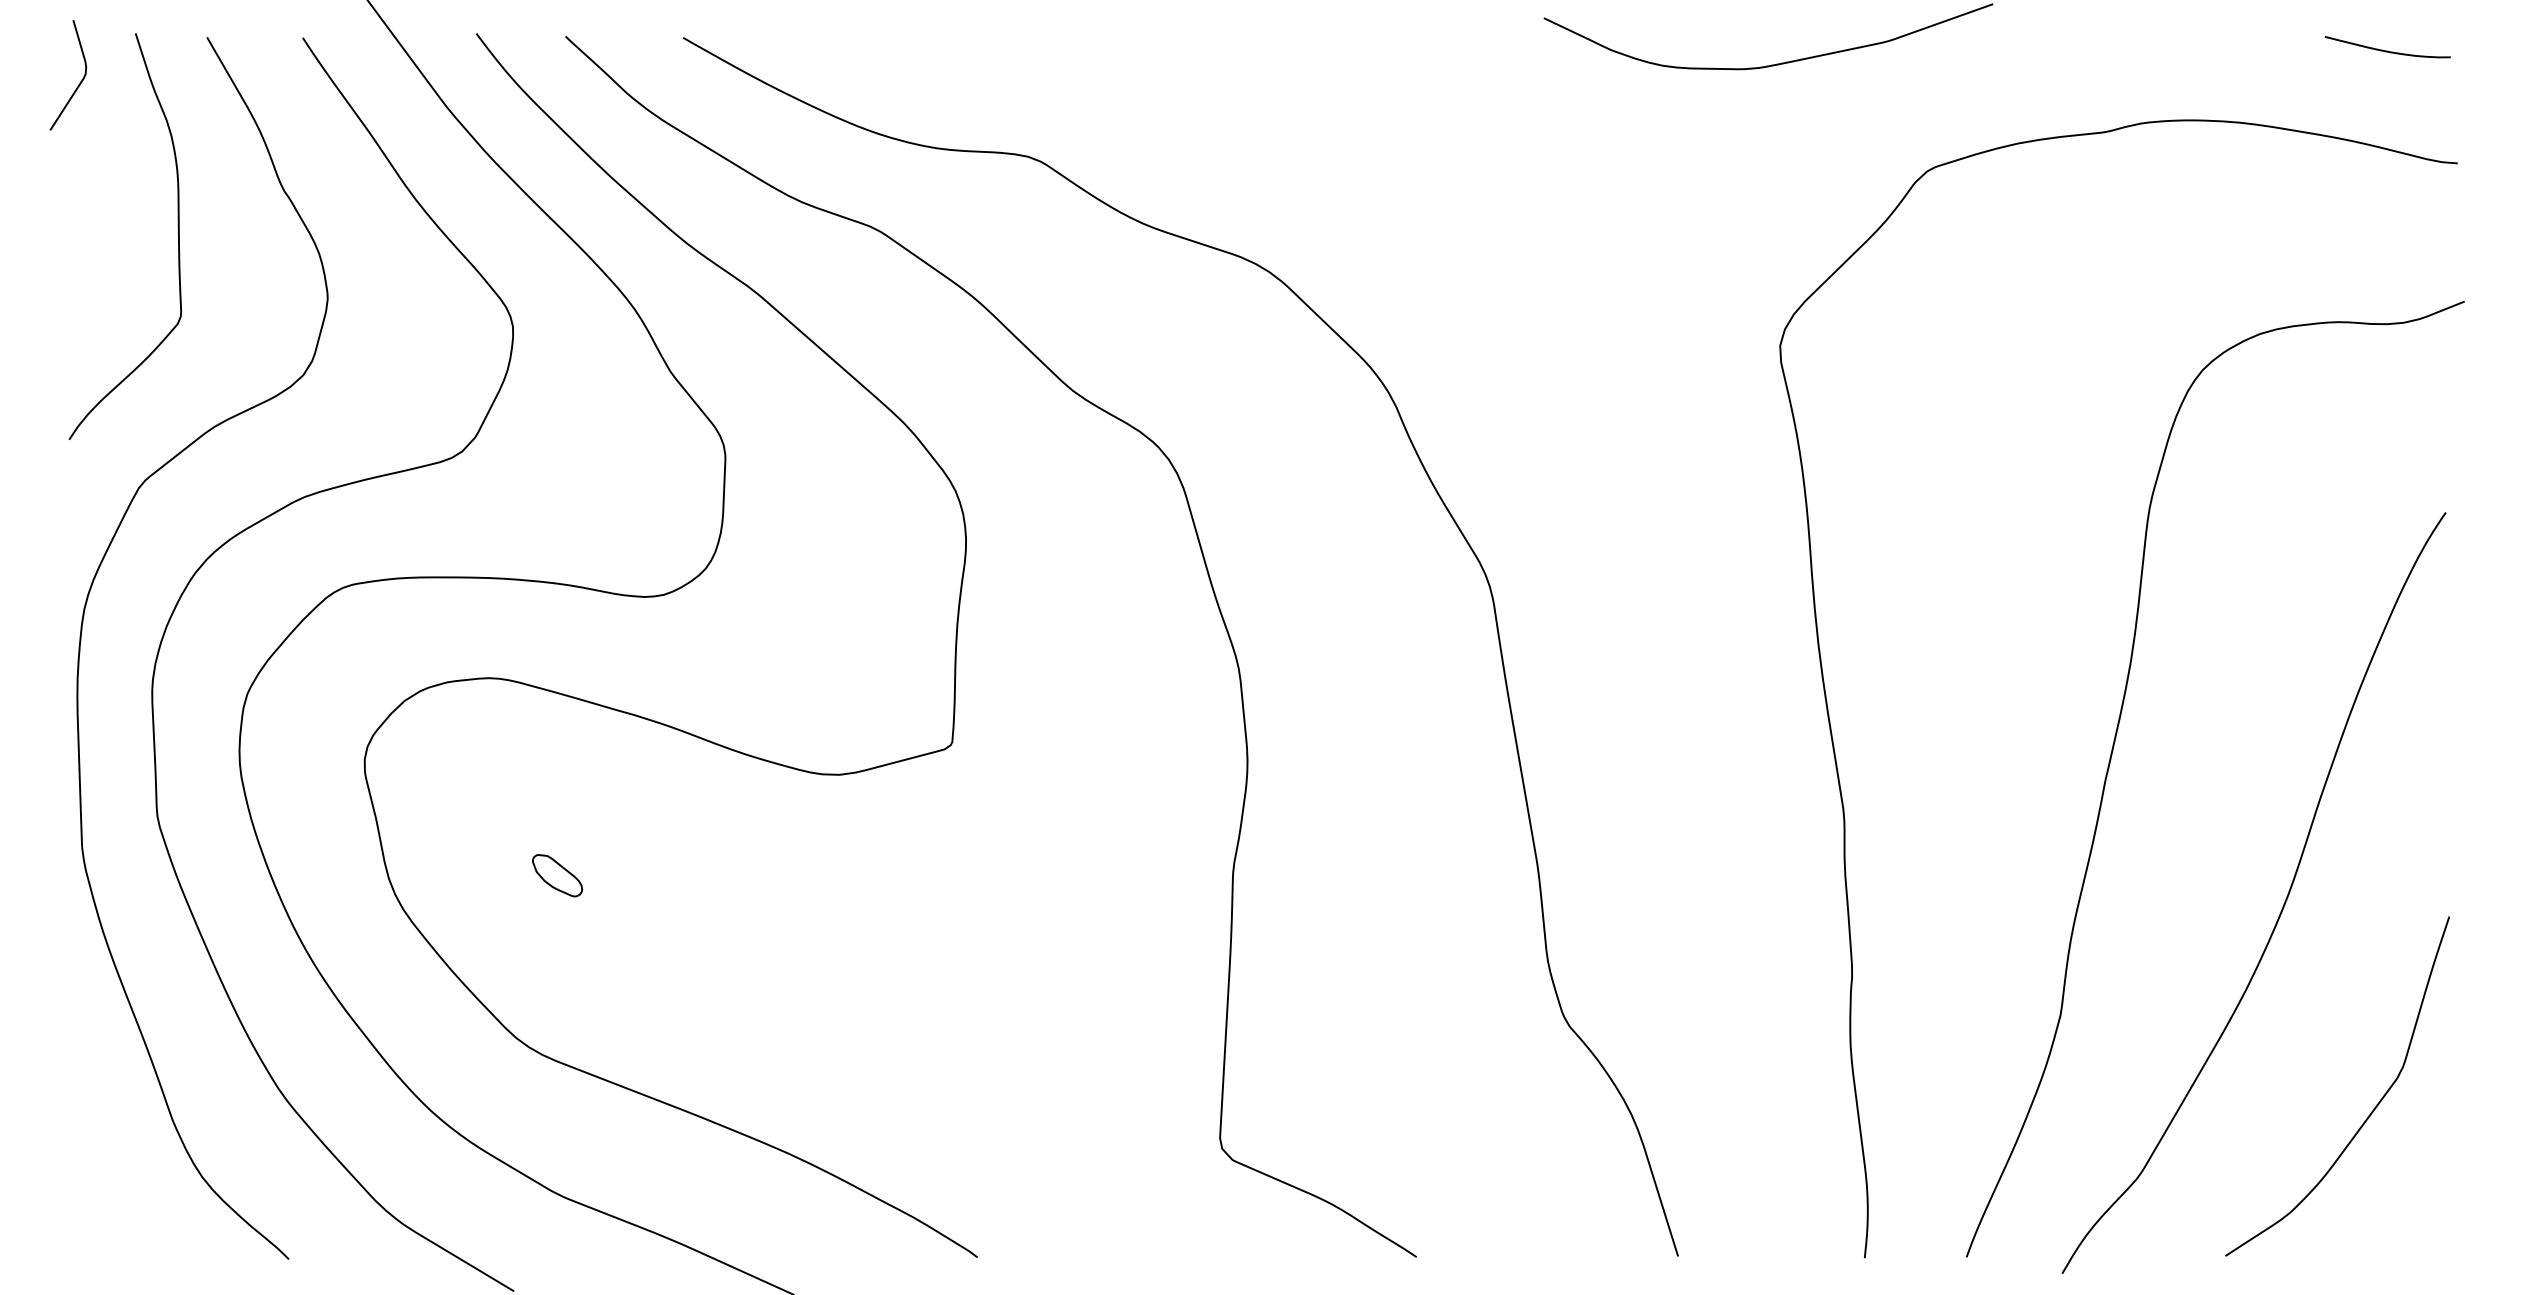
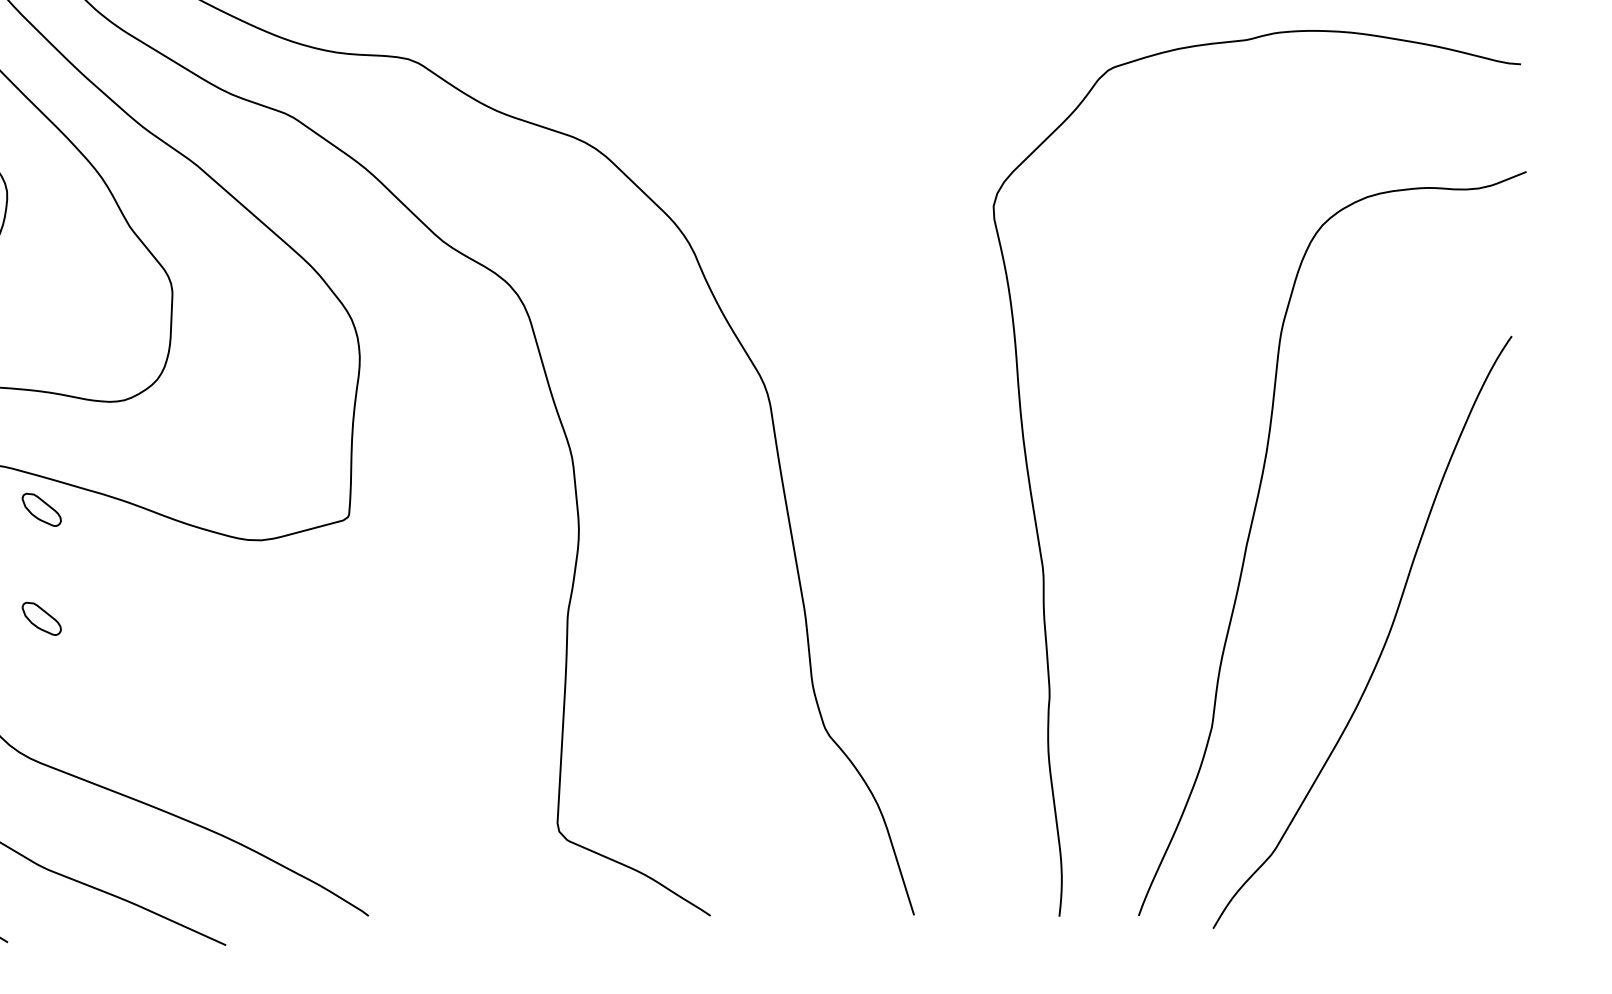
part: (557, 735) -> (41, 509), added
curve: (2370, 1112) -> (1453, 803), removed

